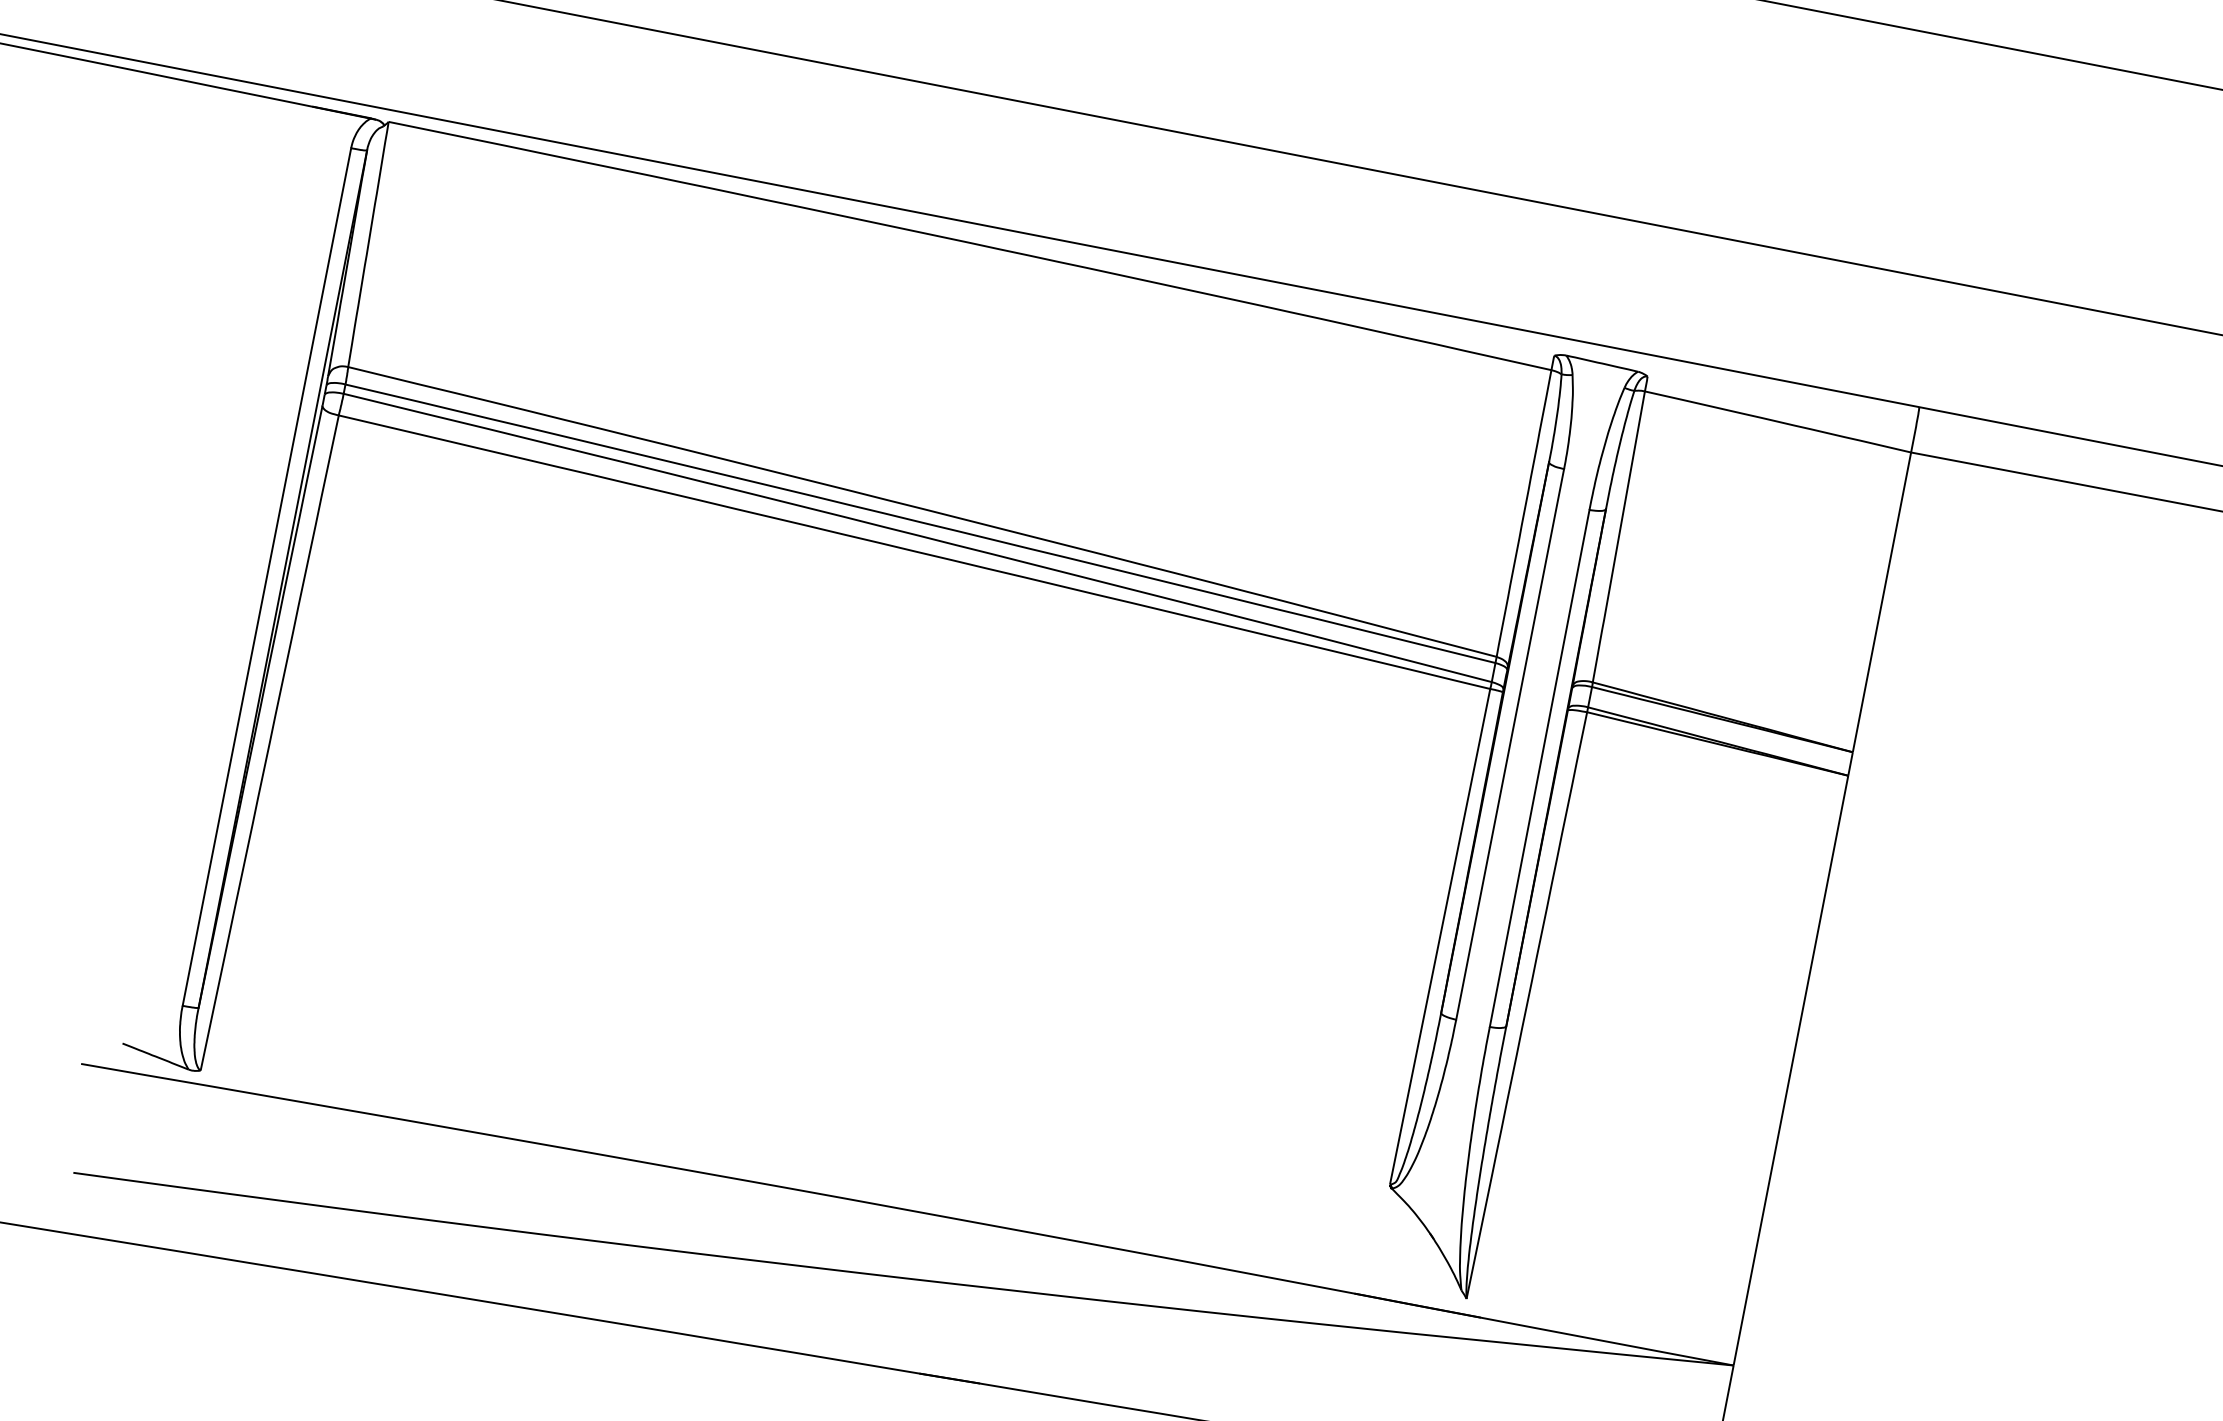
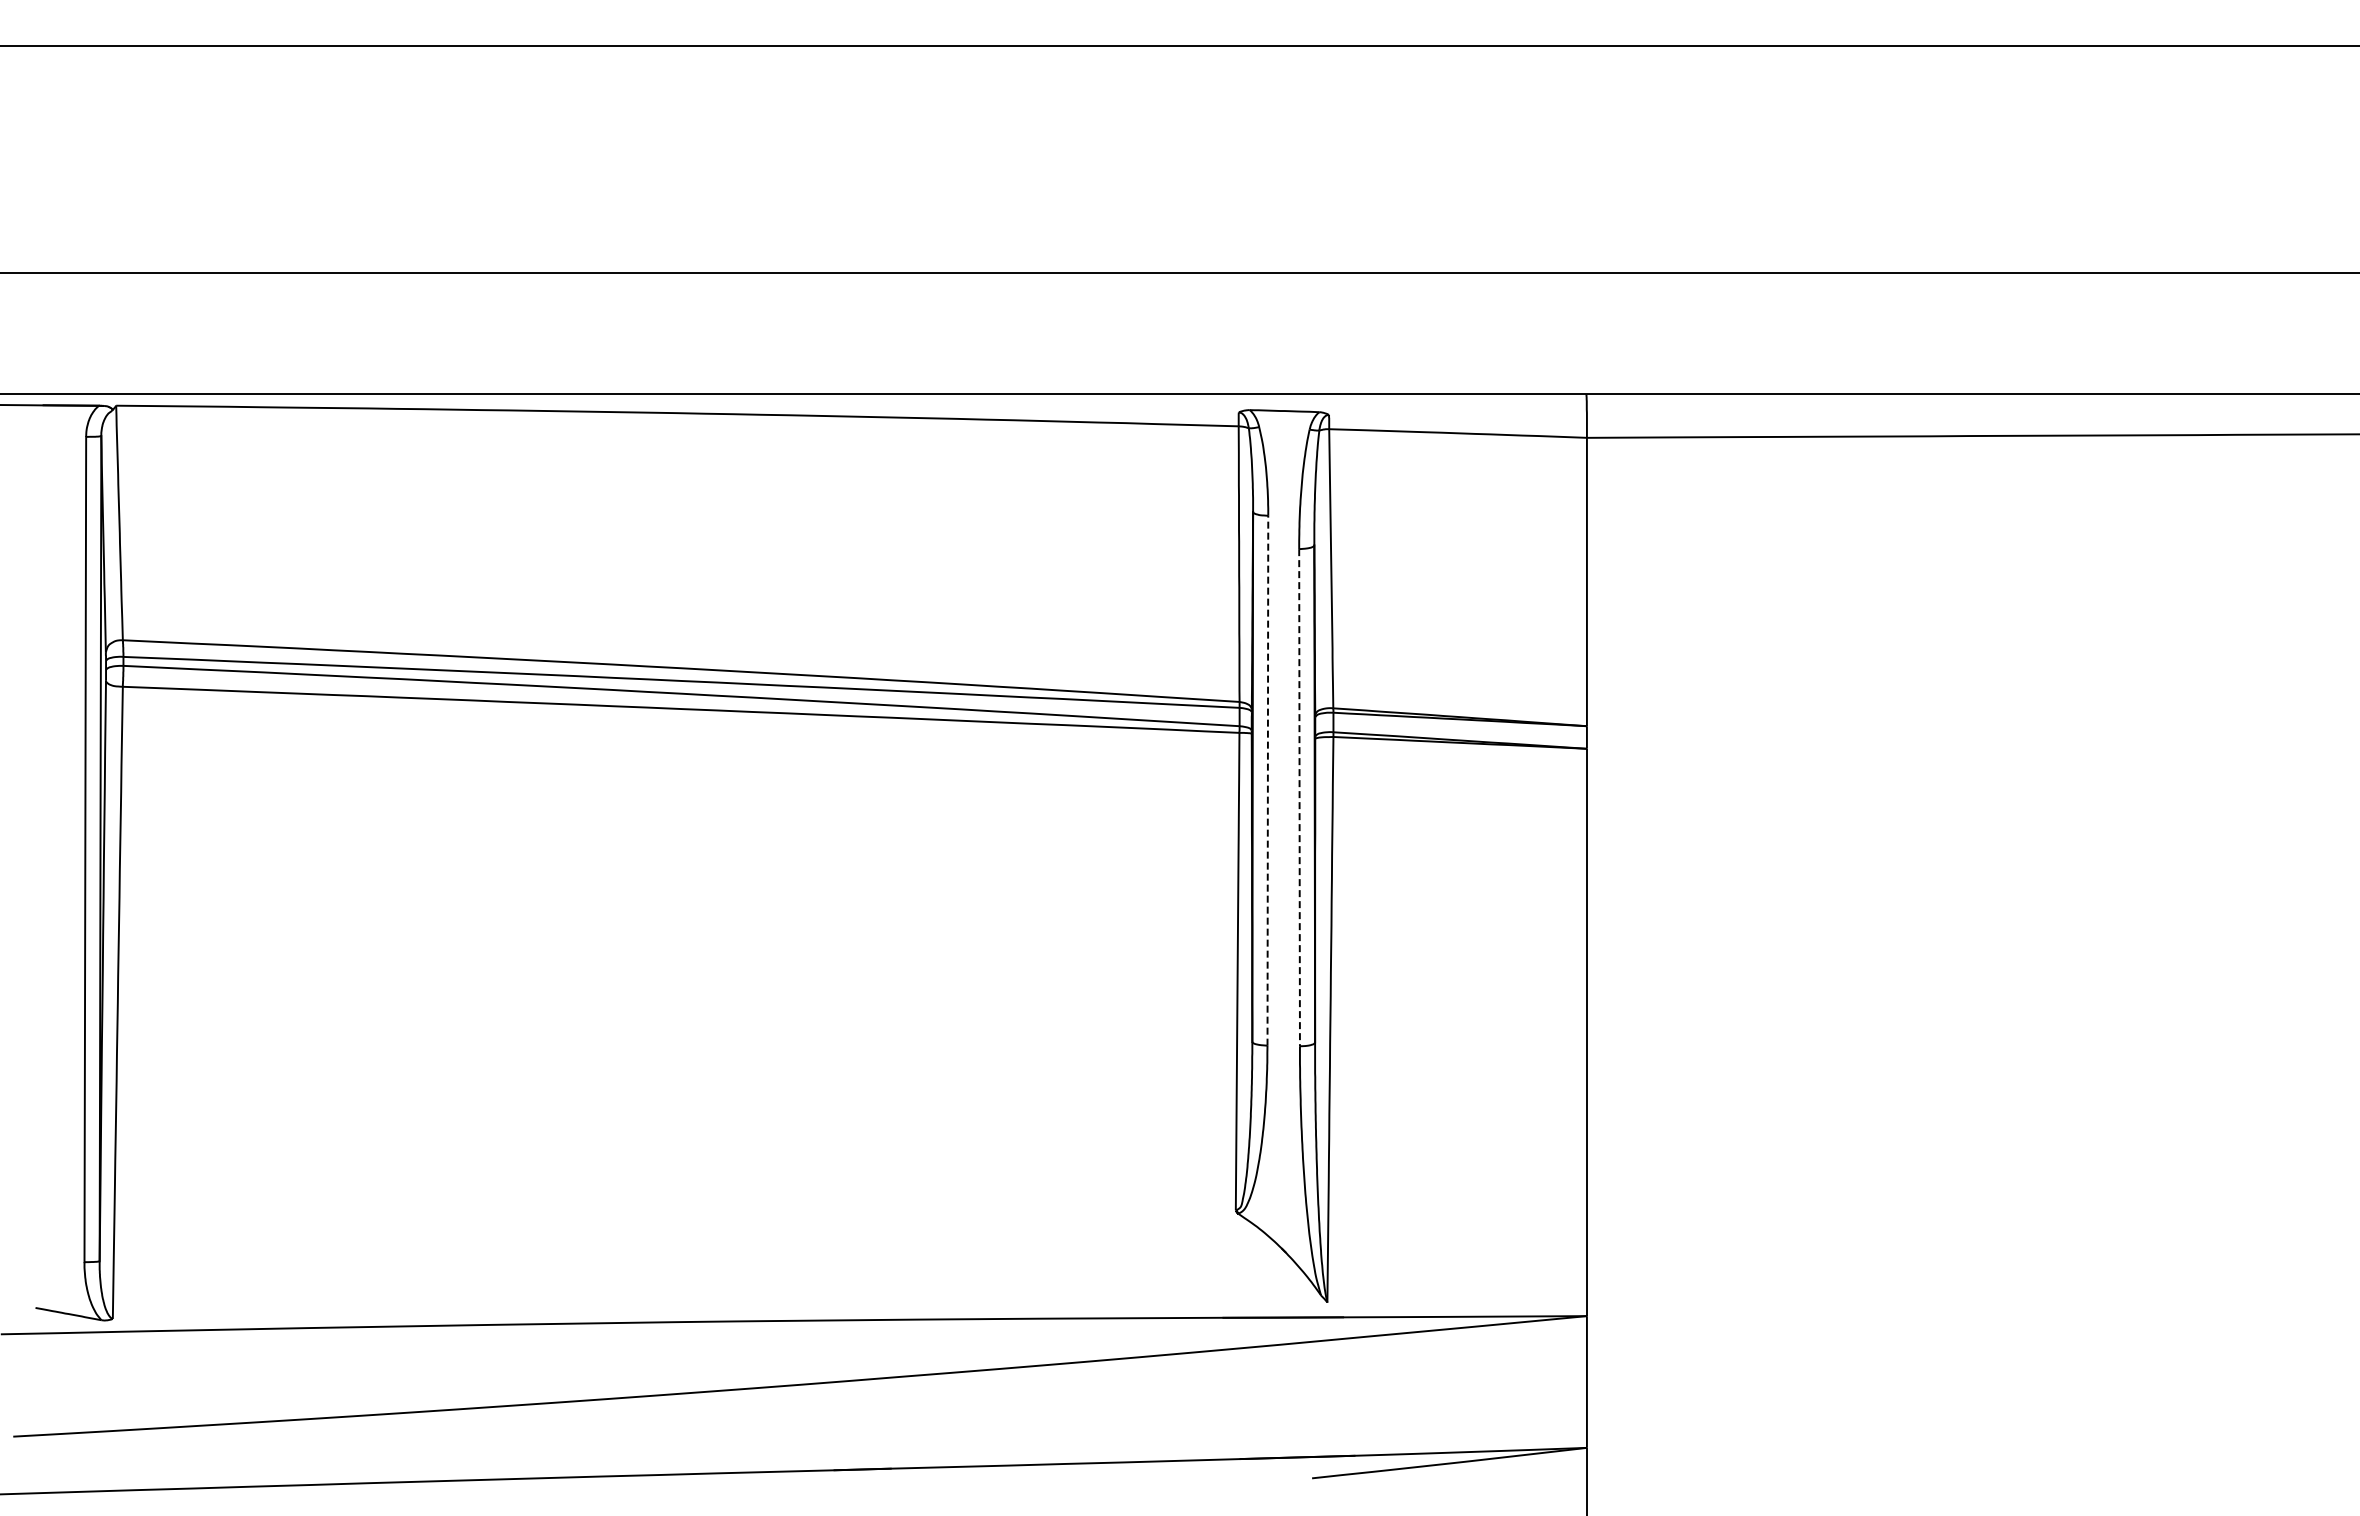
line: (1509, 744) -> (1267, 780), solid -> dashed
line: (1539, 768) -> (1299, 797), solid -> dashed

